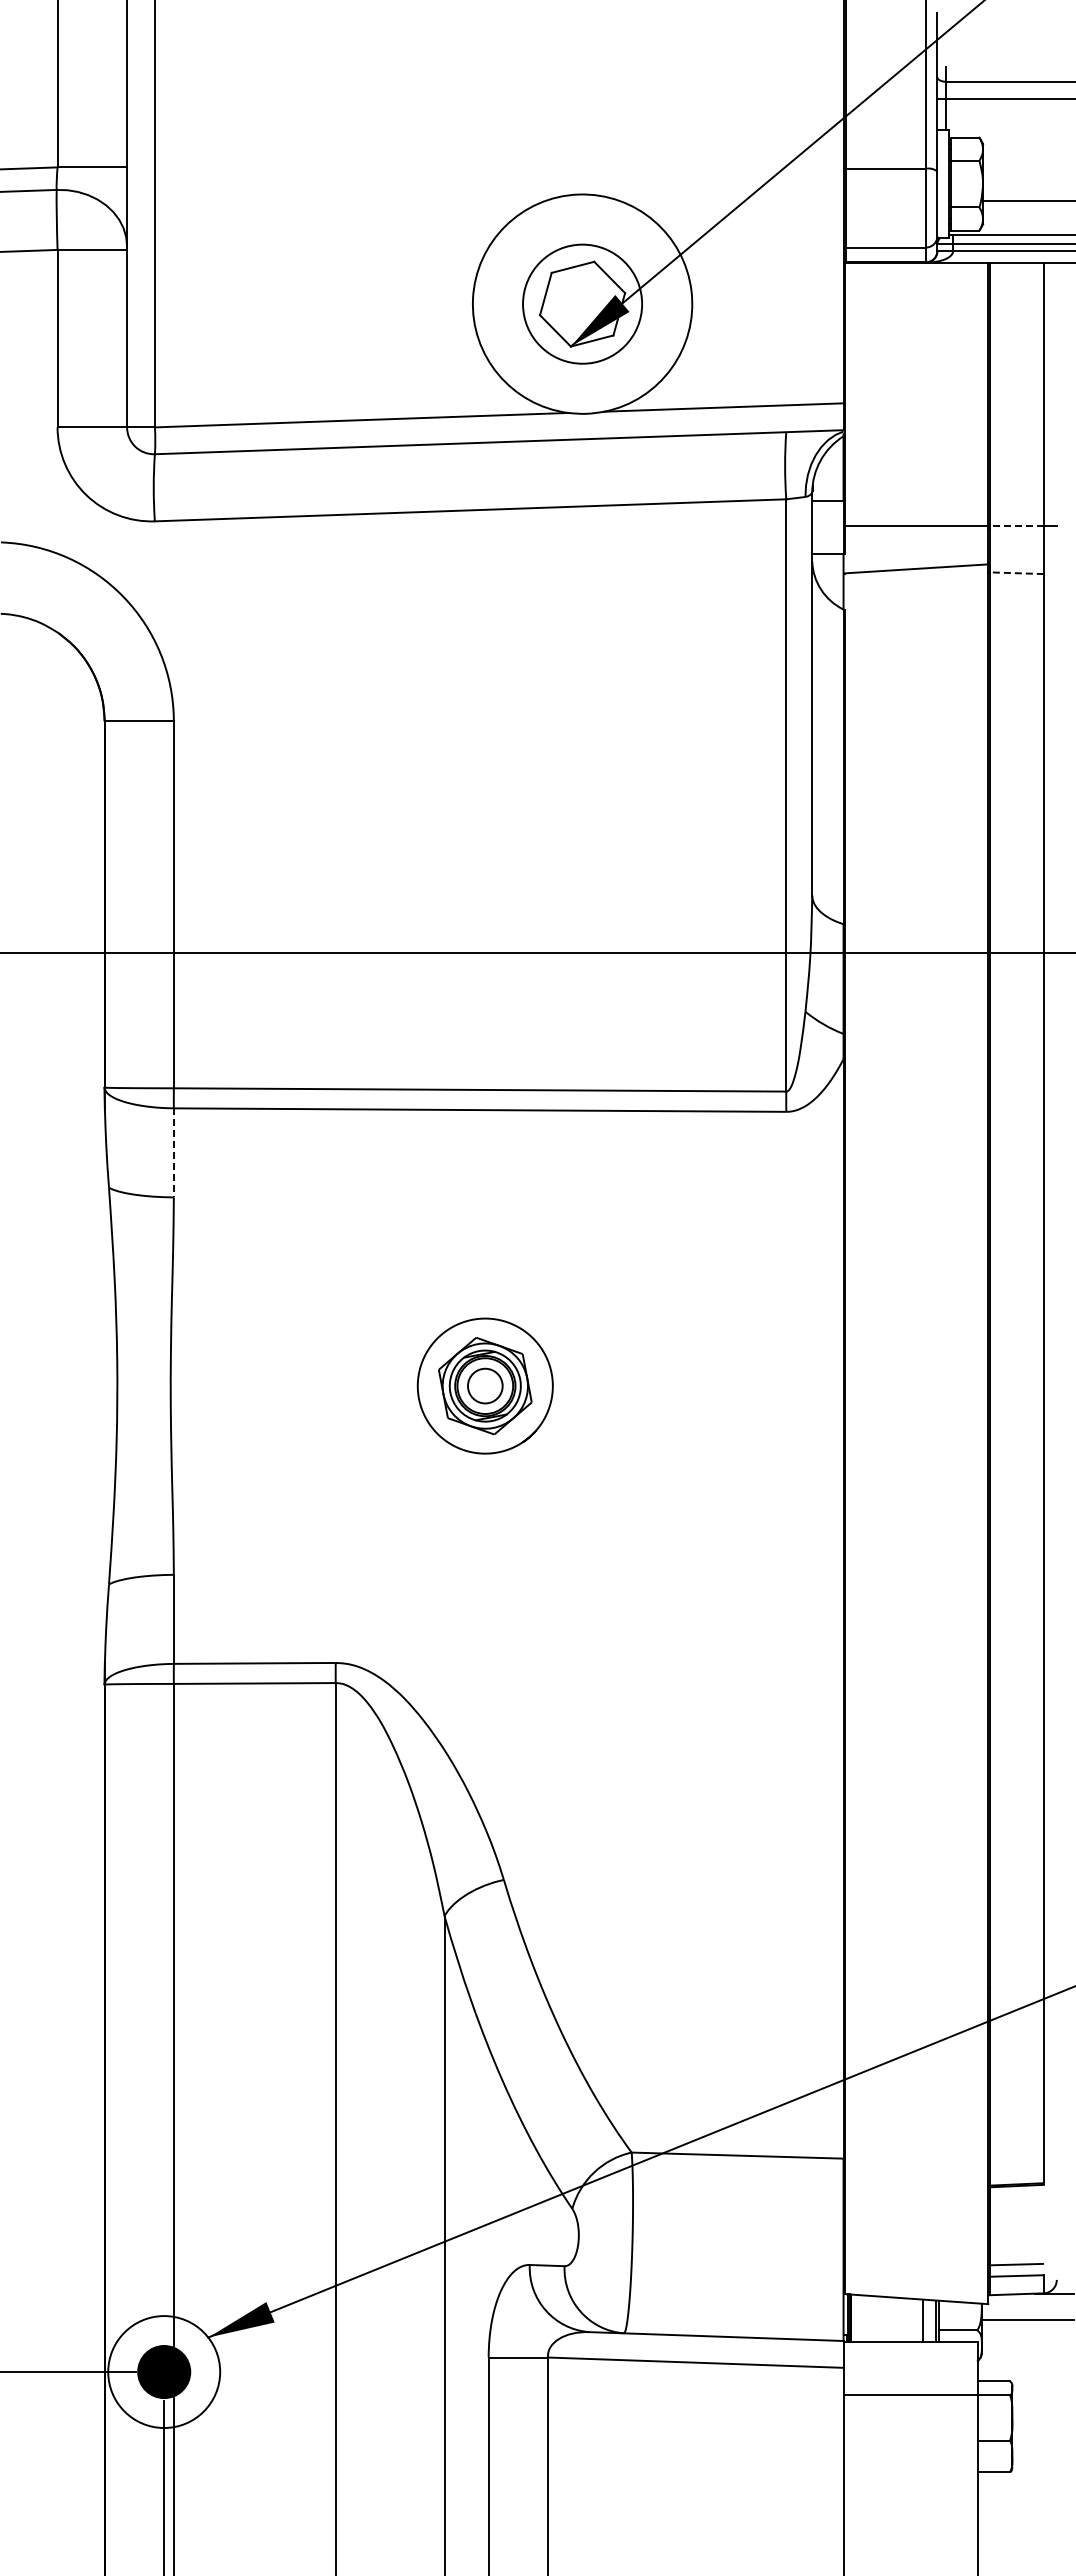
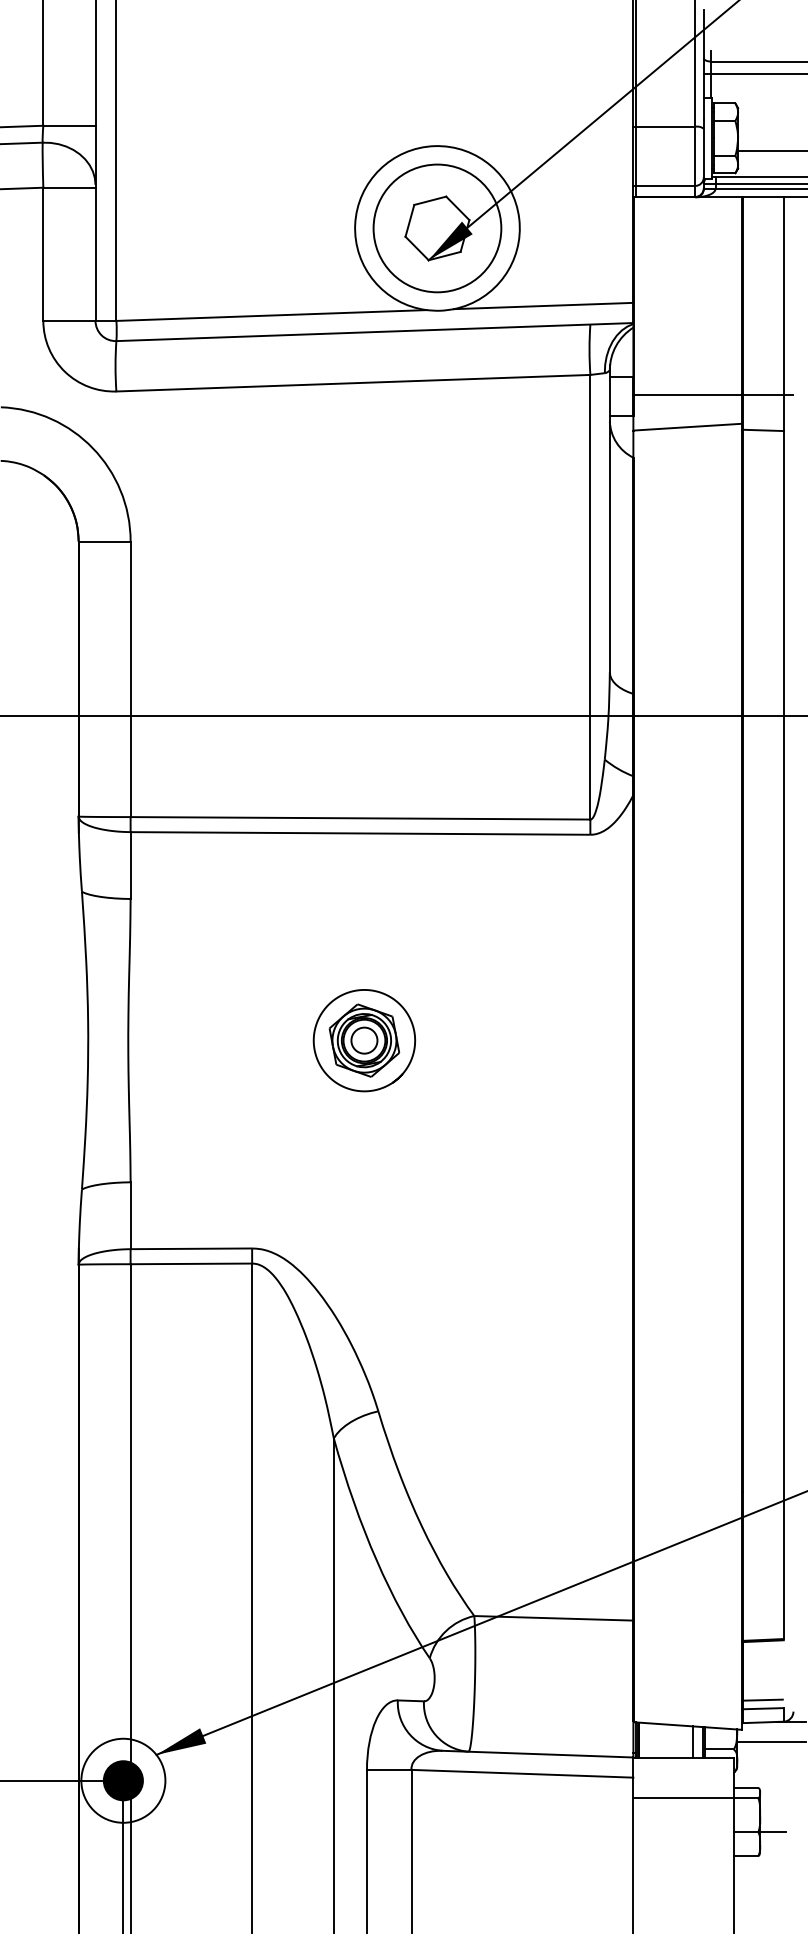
circle: (582, 304) -> (437, 228), size x1.43
line: (1016, 526) -> (763, 395), dashed -> solid
line: (1016, 573) -> (763, 430), dashed -> solid
line: (173, 1152) -> (130, 865), dashed -> solid
line: (1029, 2440) -> (772, 1832), added

